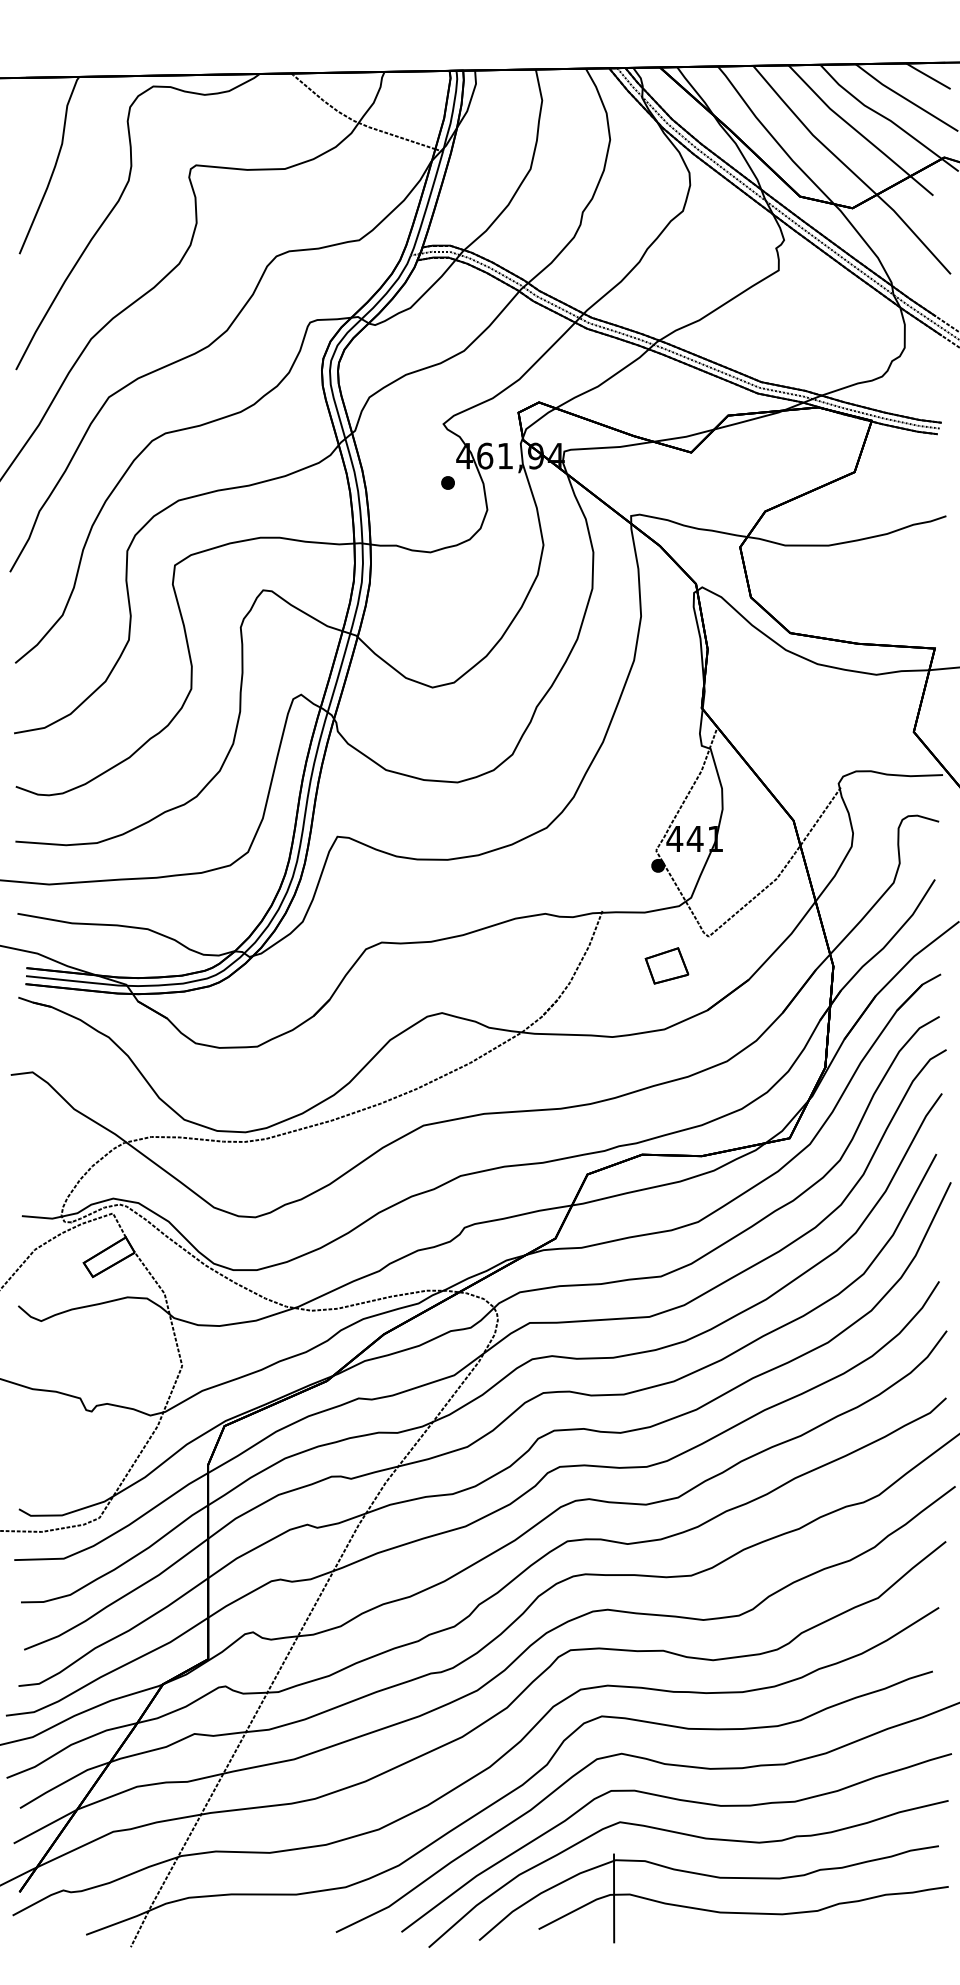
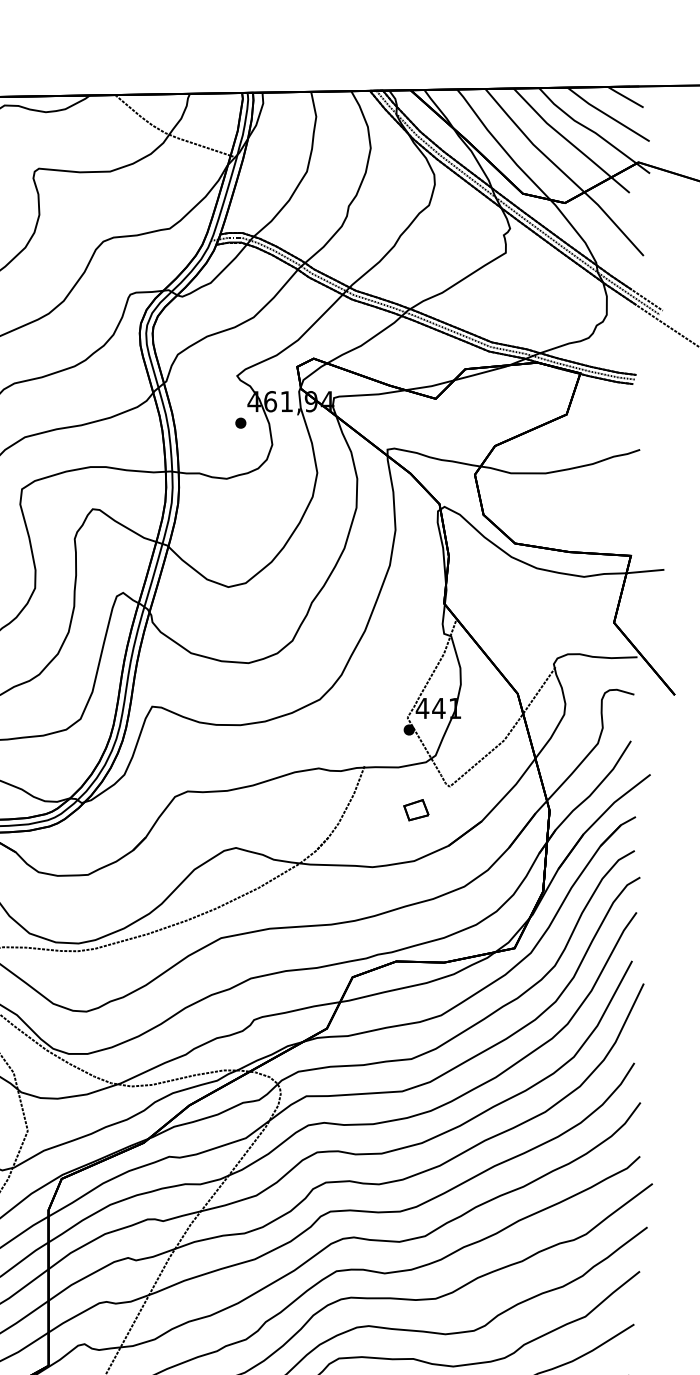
part: (667, 965) -> (416, 809), size x0.71

